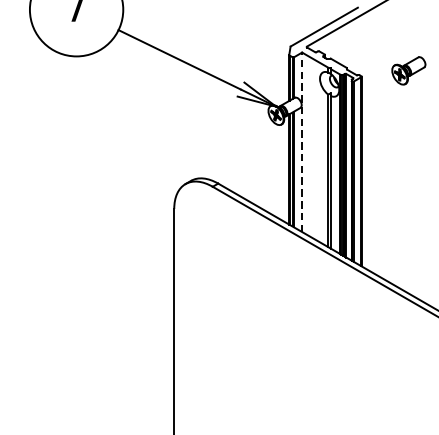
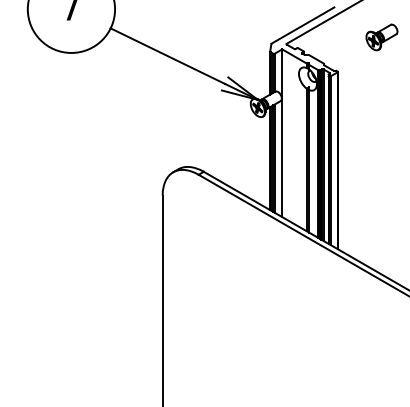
part: (408, 70) -> (381, 37), moved
line: (302, 142) -> (282, 133), dashed -> solid

